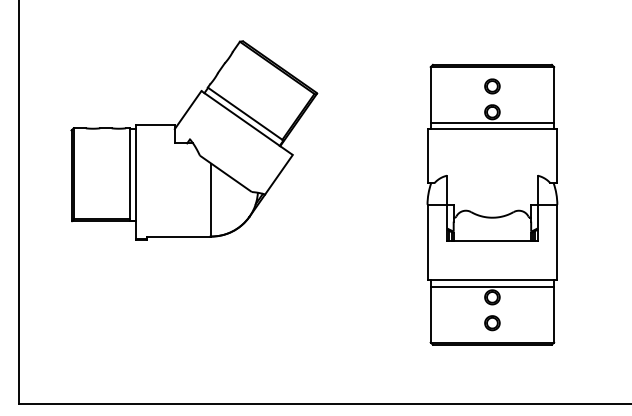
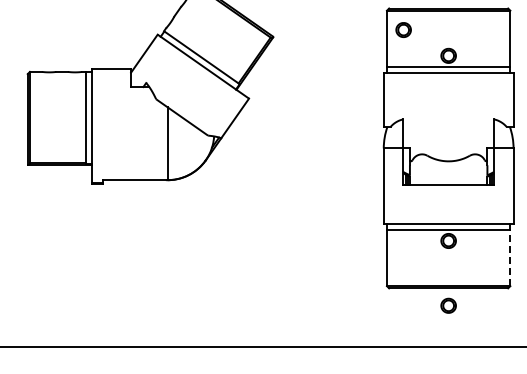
part: (492, 86) -> (403, 30), moved
line: (554, 314) -> (510, 258), solid -> dashed
part: (492, 323) -> (448, 306), moved

